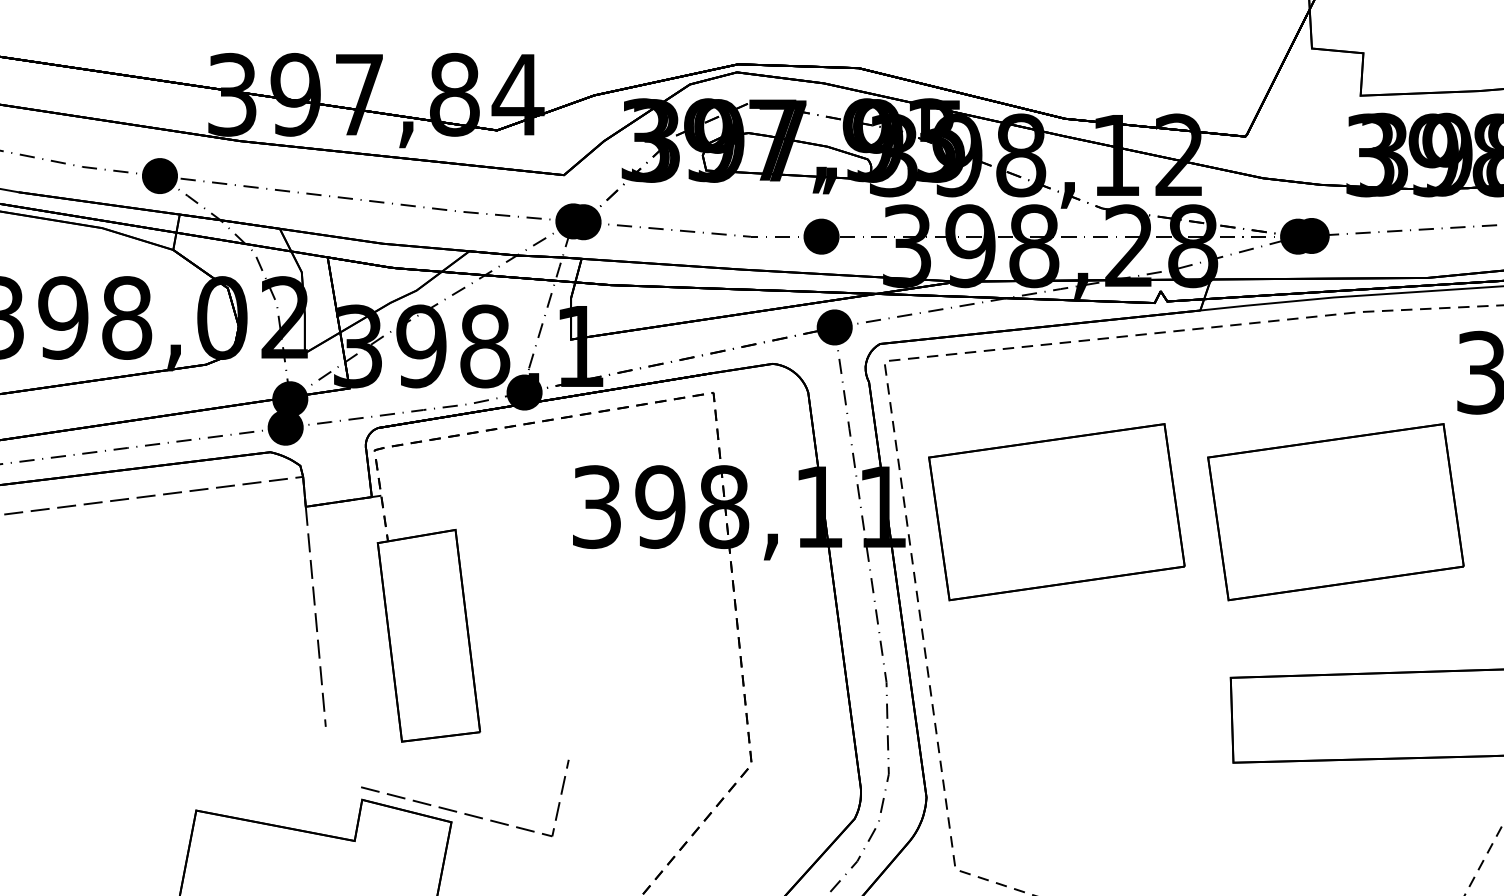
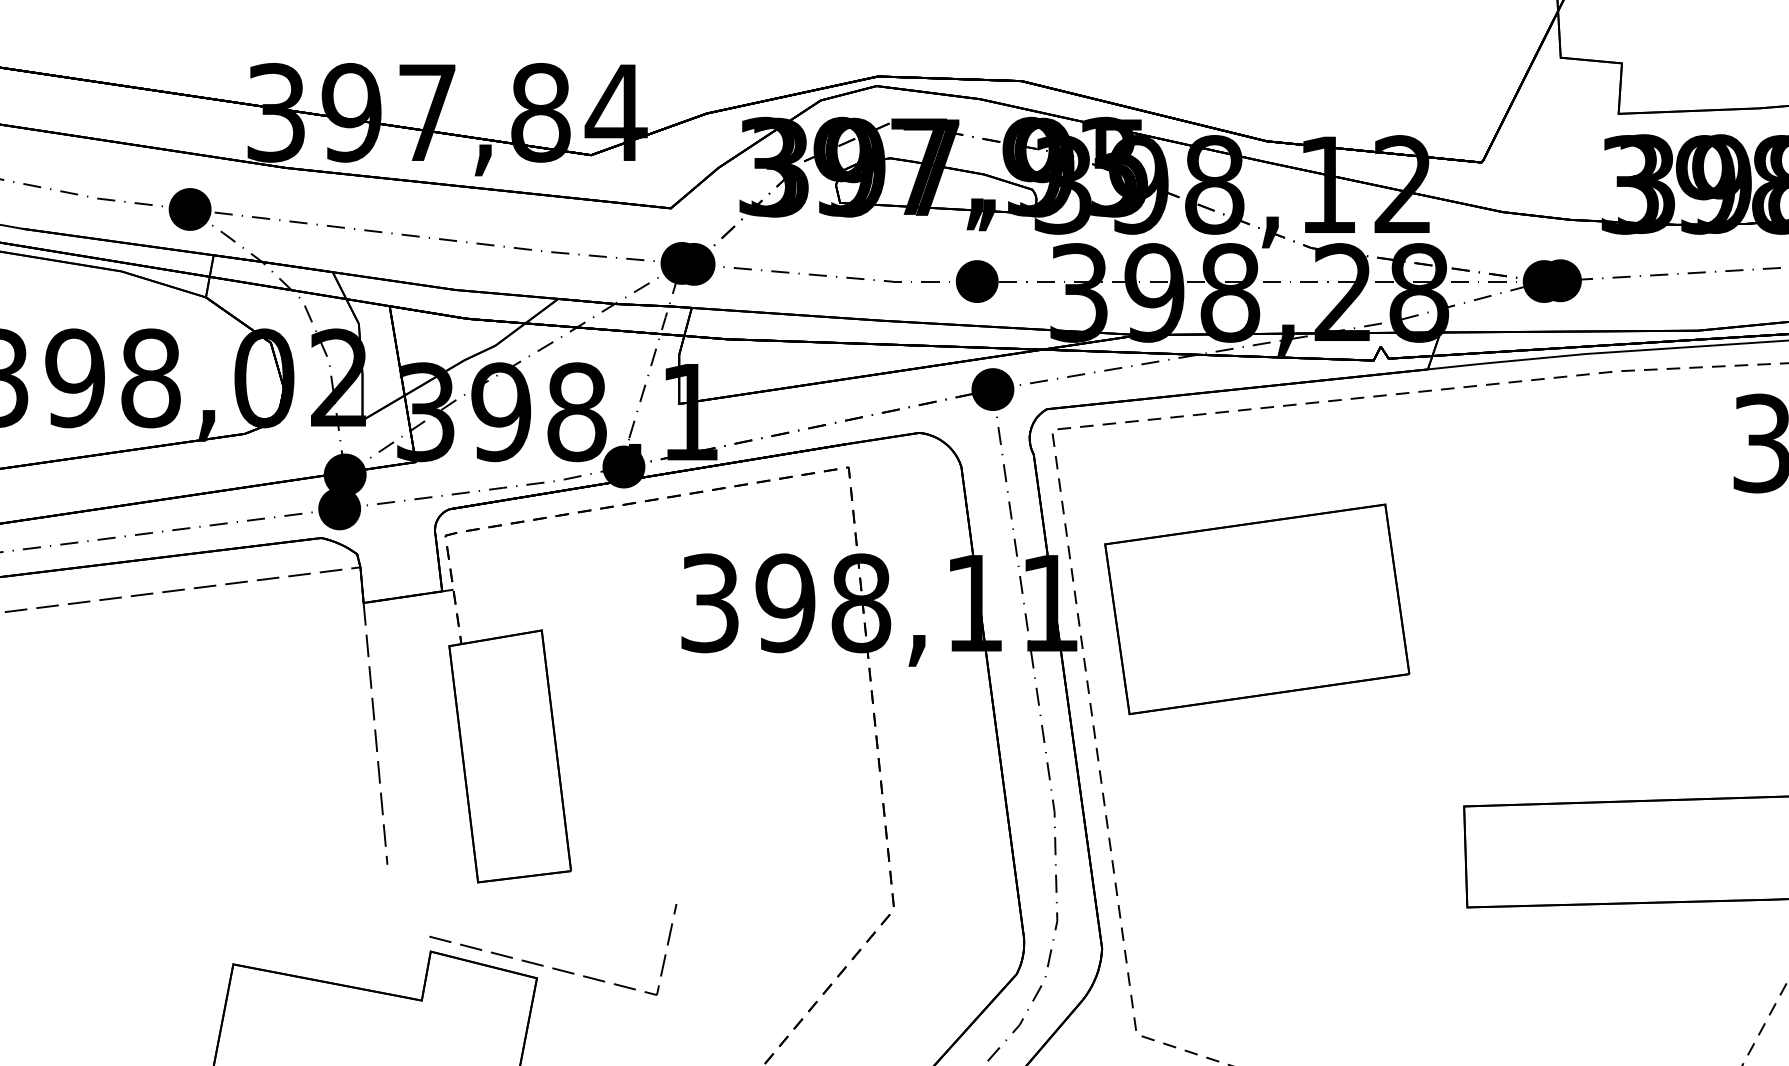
part: (1336, 512) -> (1589, 609), removed

